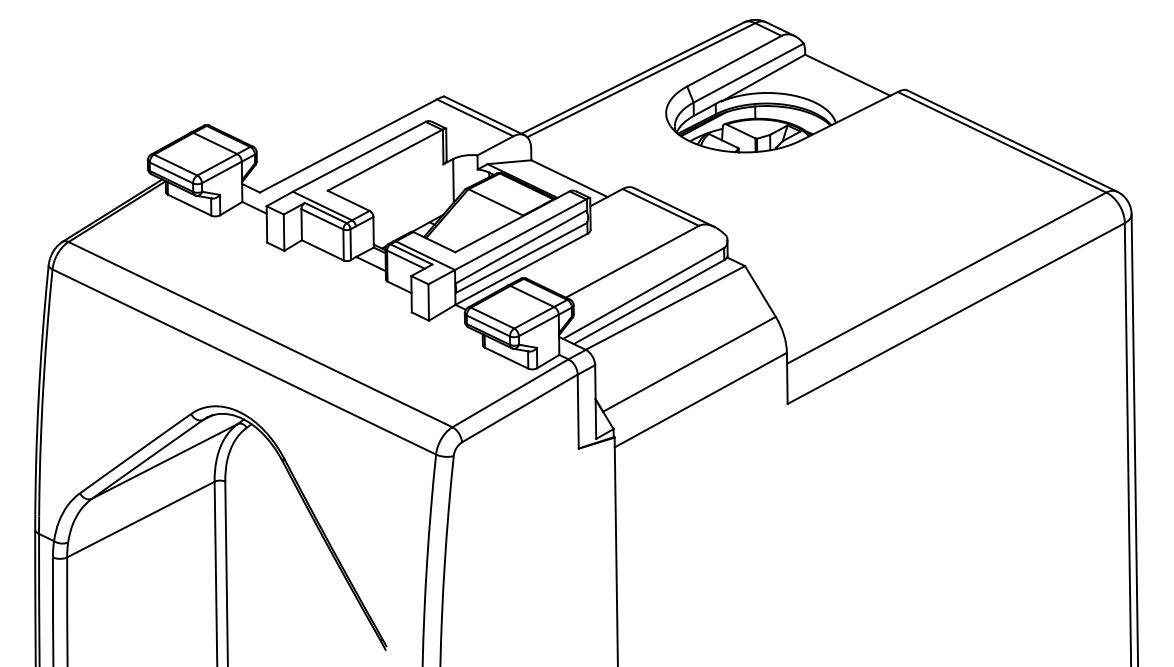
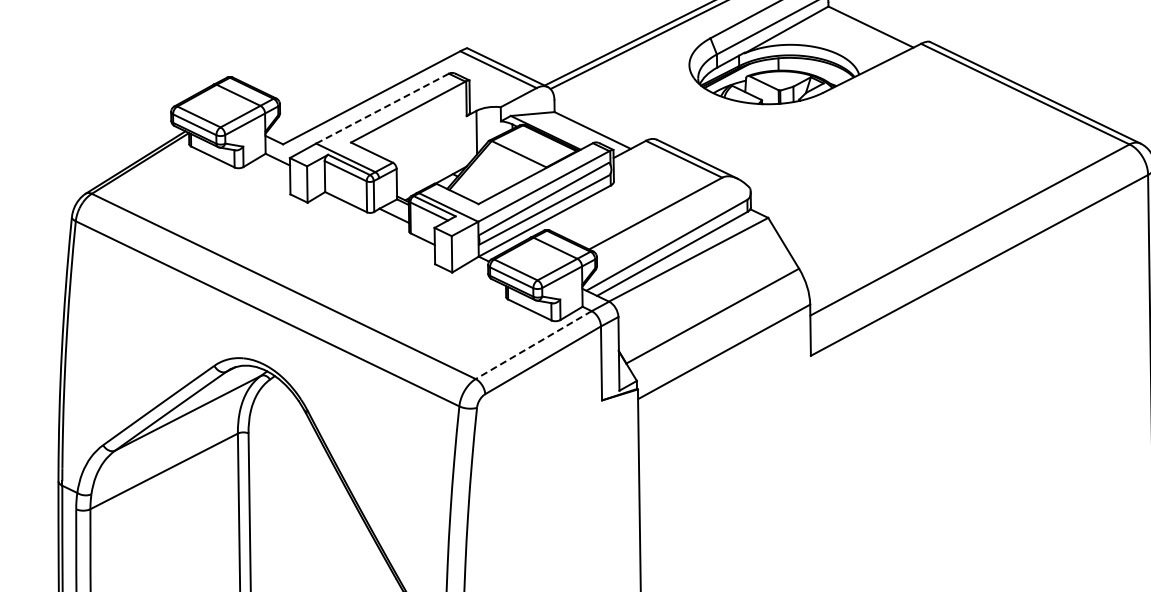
line: (358, 157) -> (381, 109), solid -> dashed
line: (510, 393) -> (533, 345), solid -> dashed

